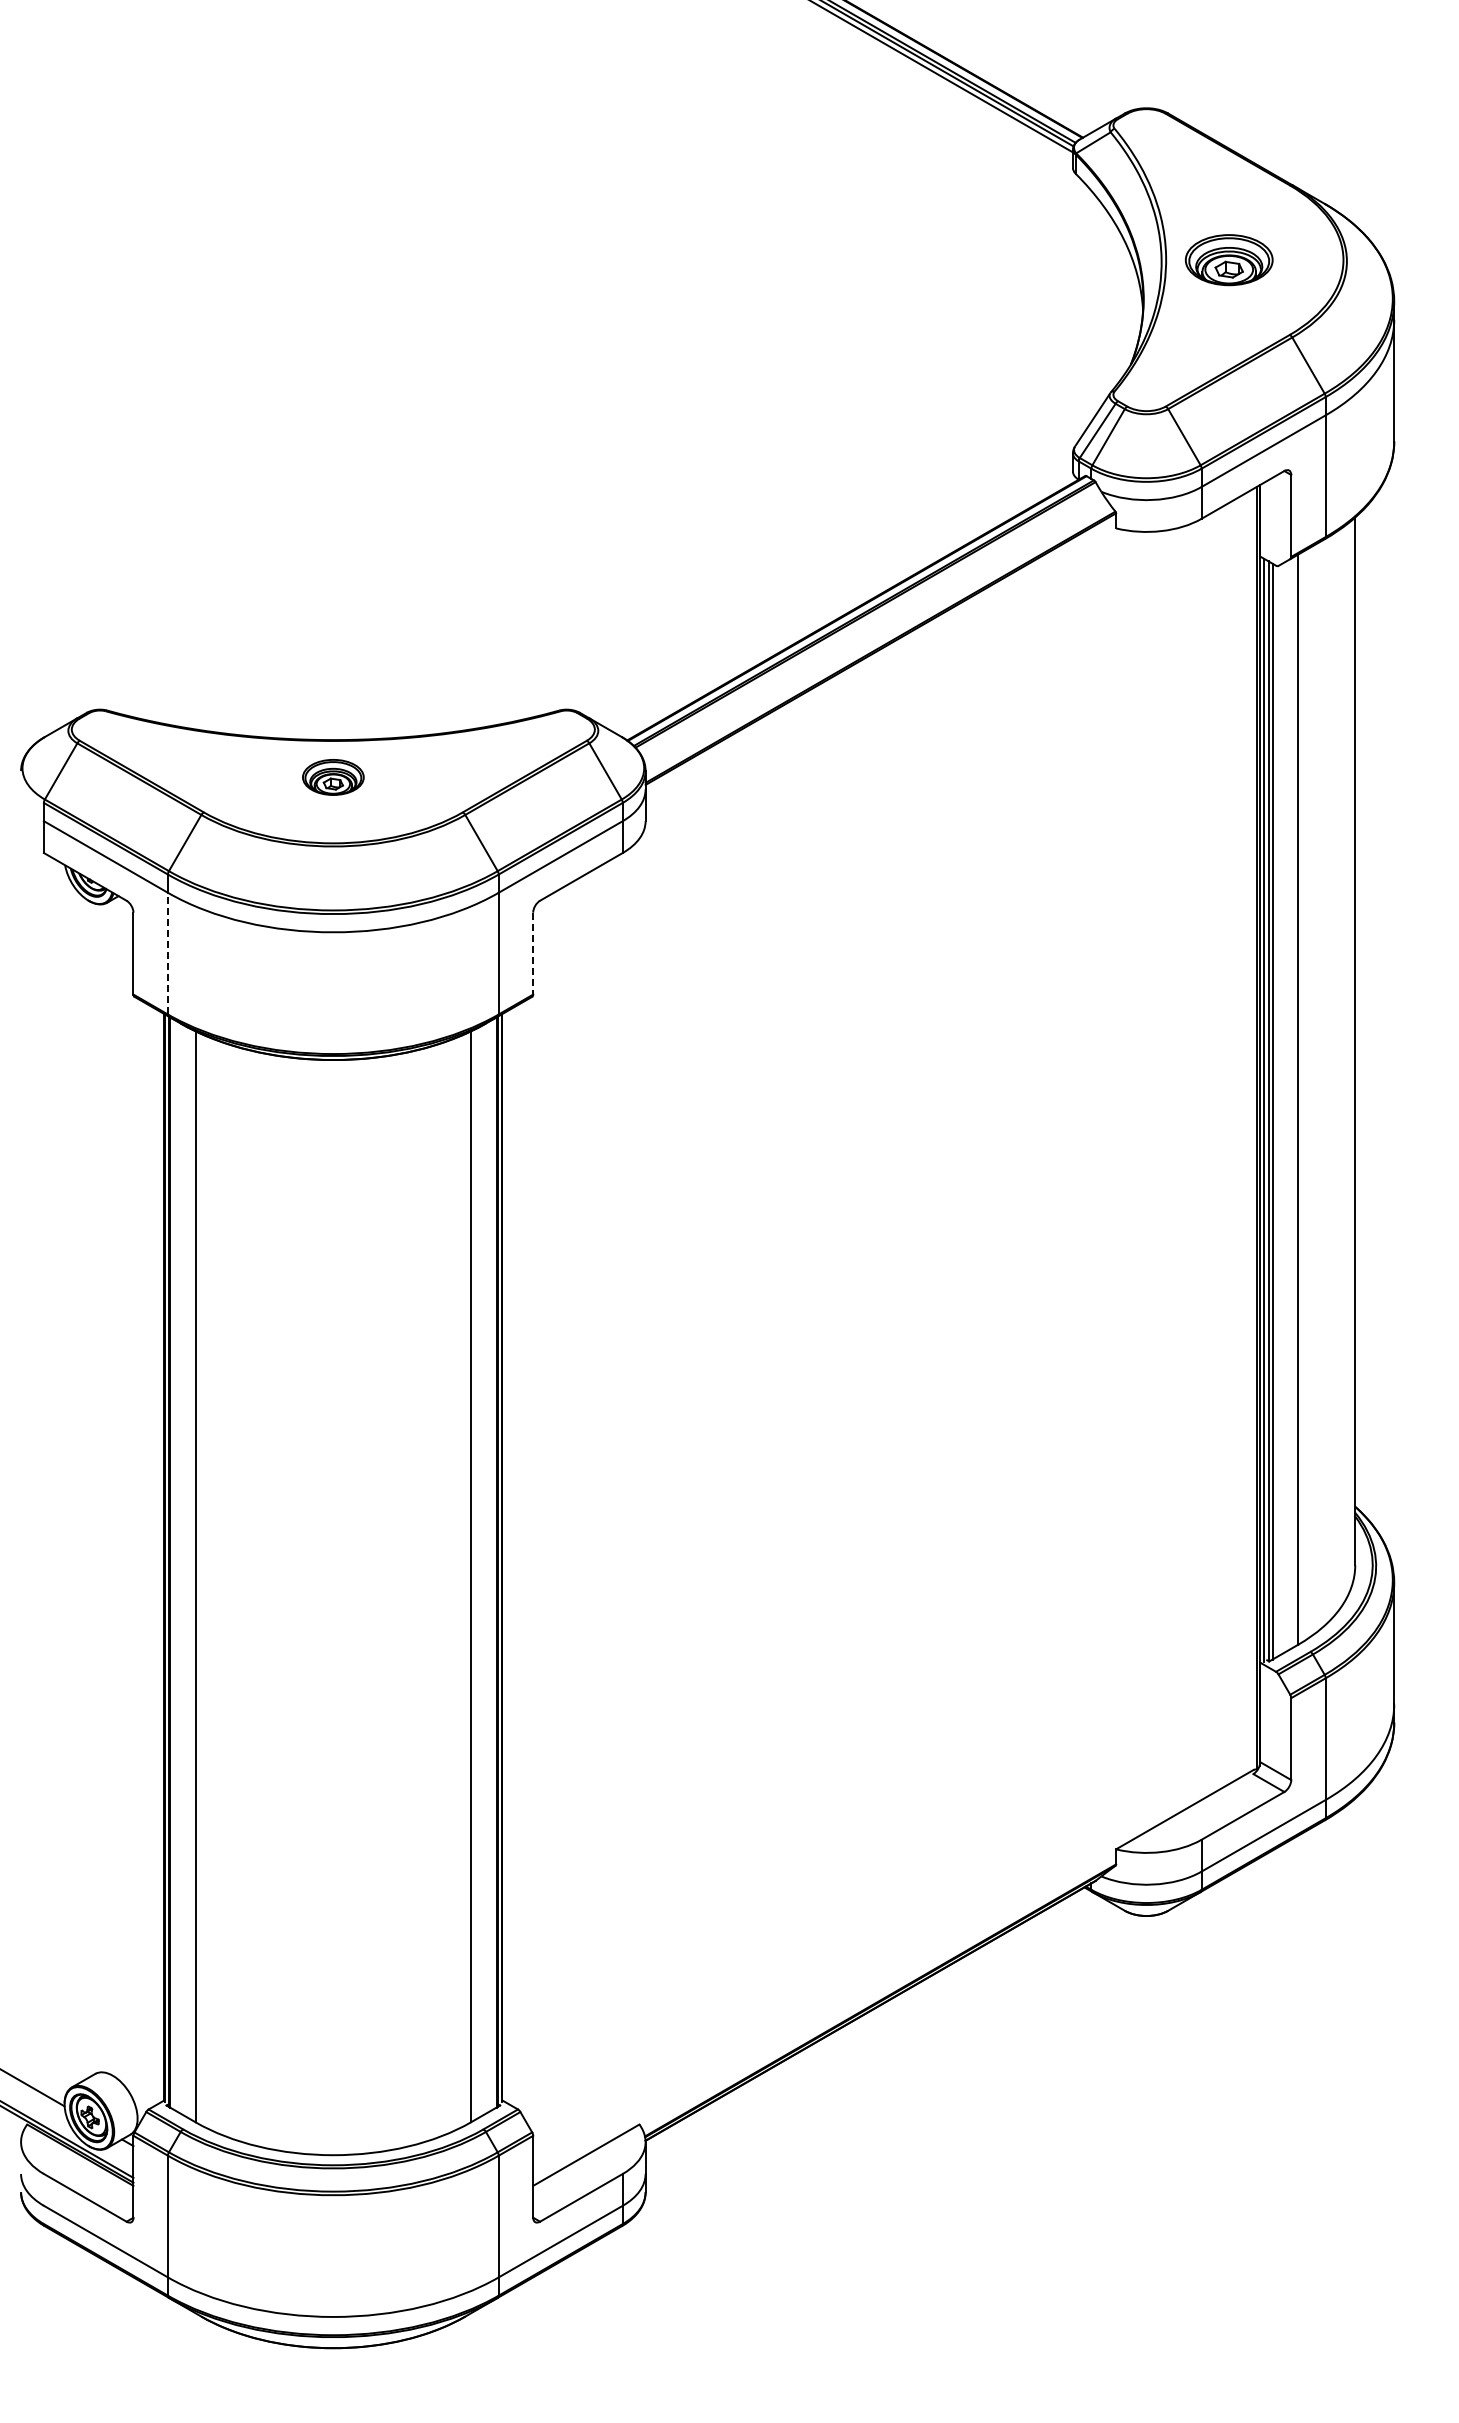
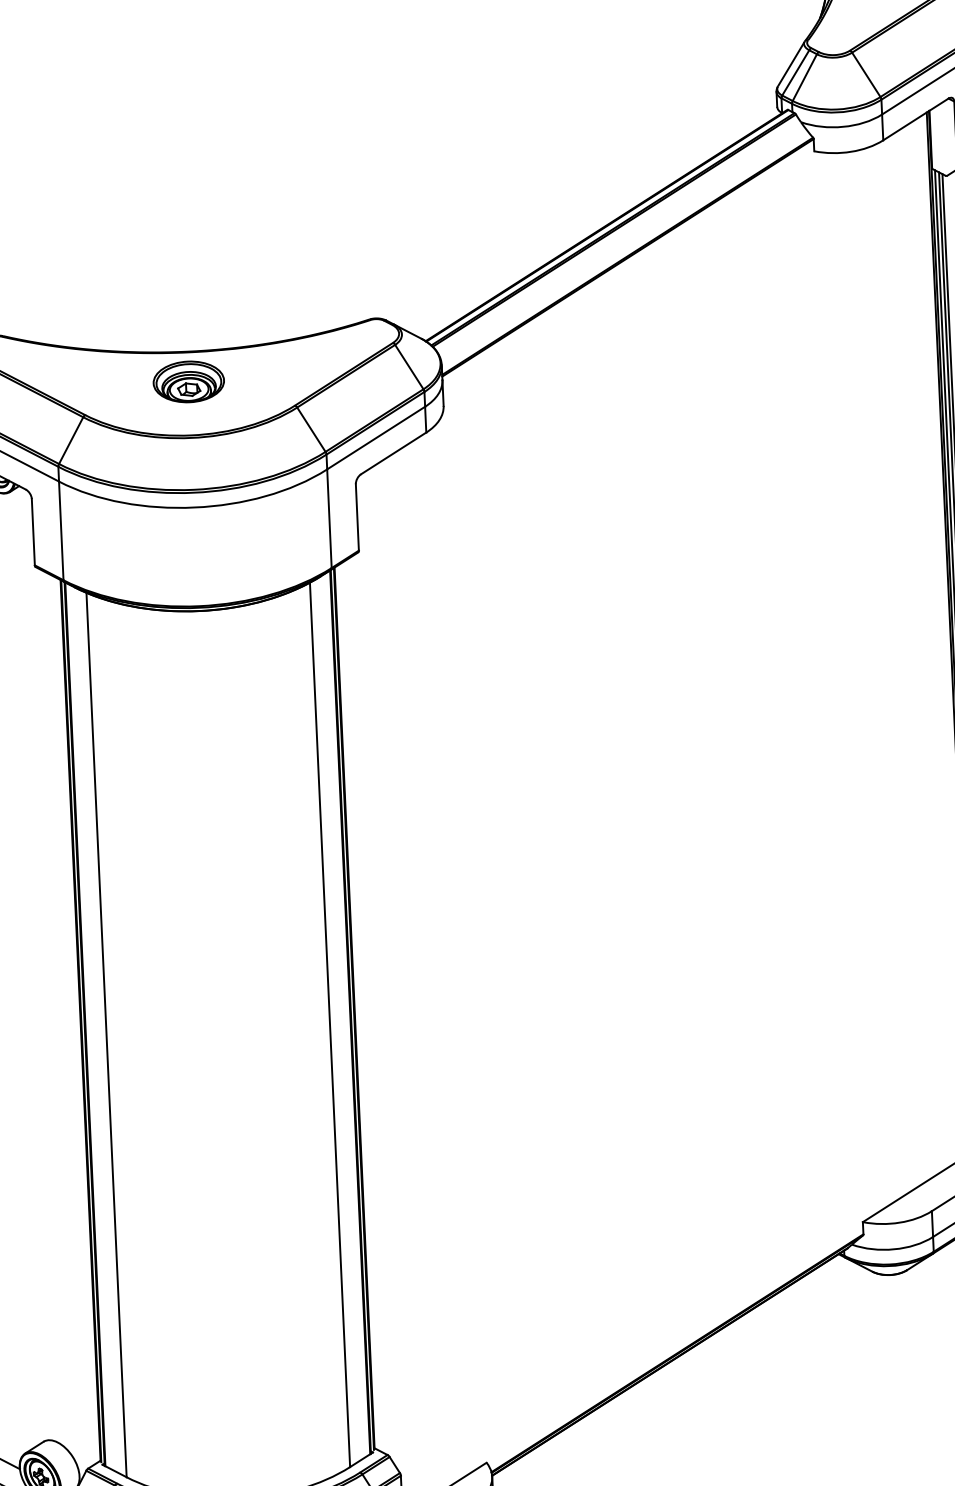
part: (333, 777) -> (189, 382), size x1.43
line: (167, 953) -> (60, 530), dashed -> solid
line: (533, 953) -> (357, 517), dashed -> solid

